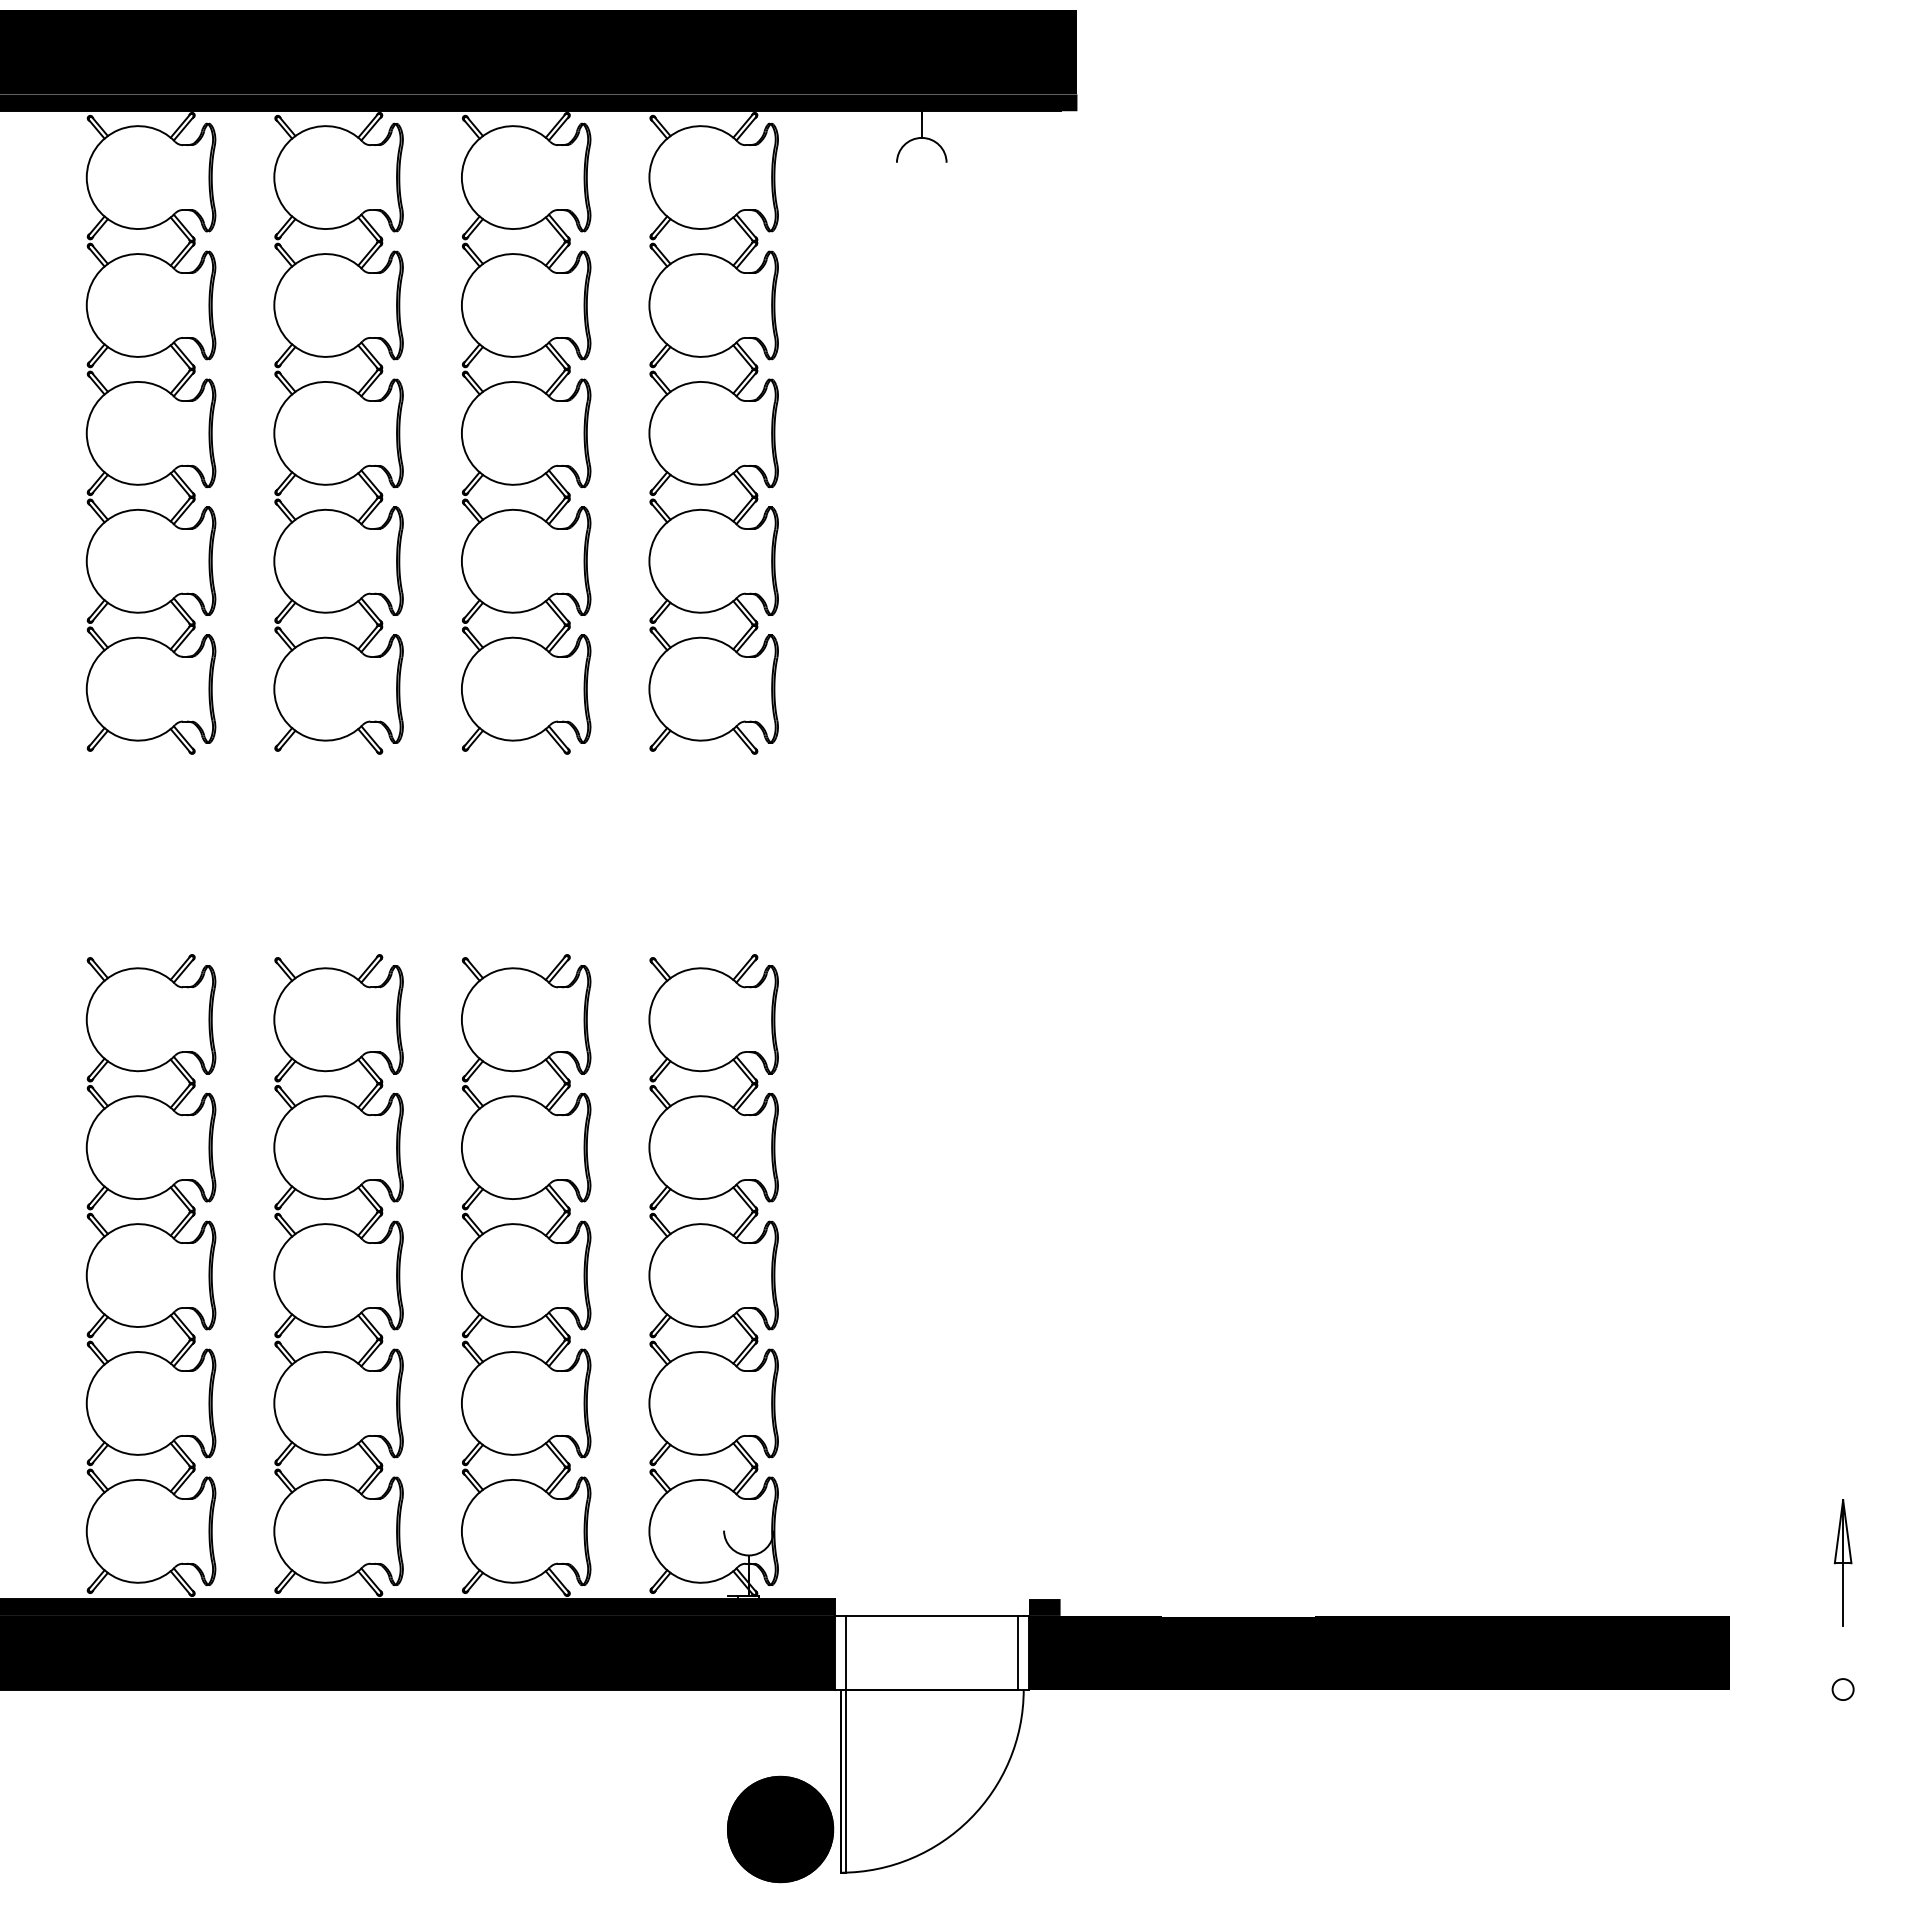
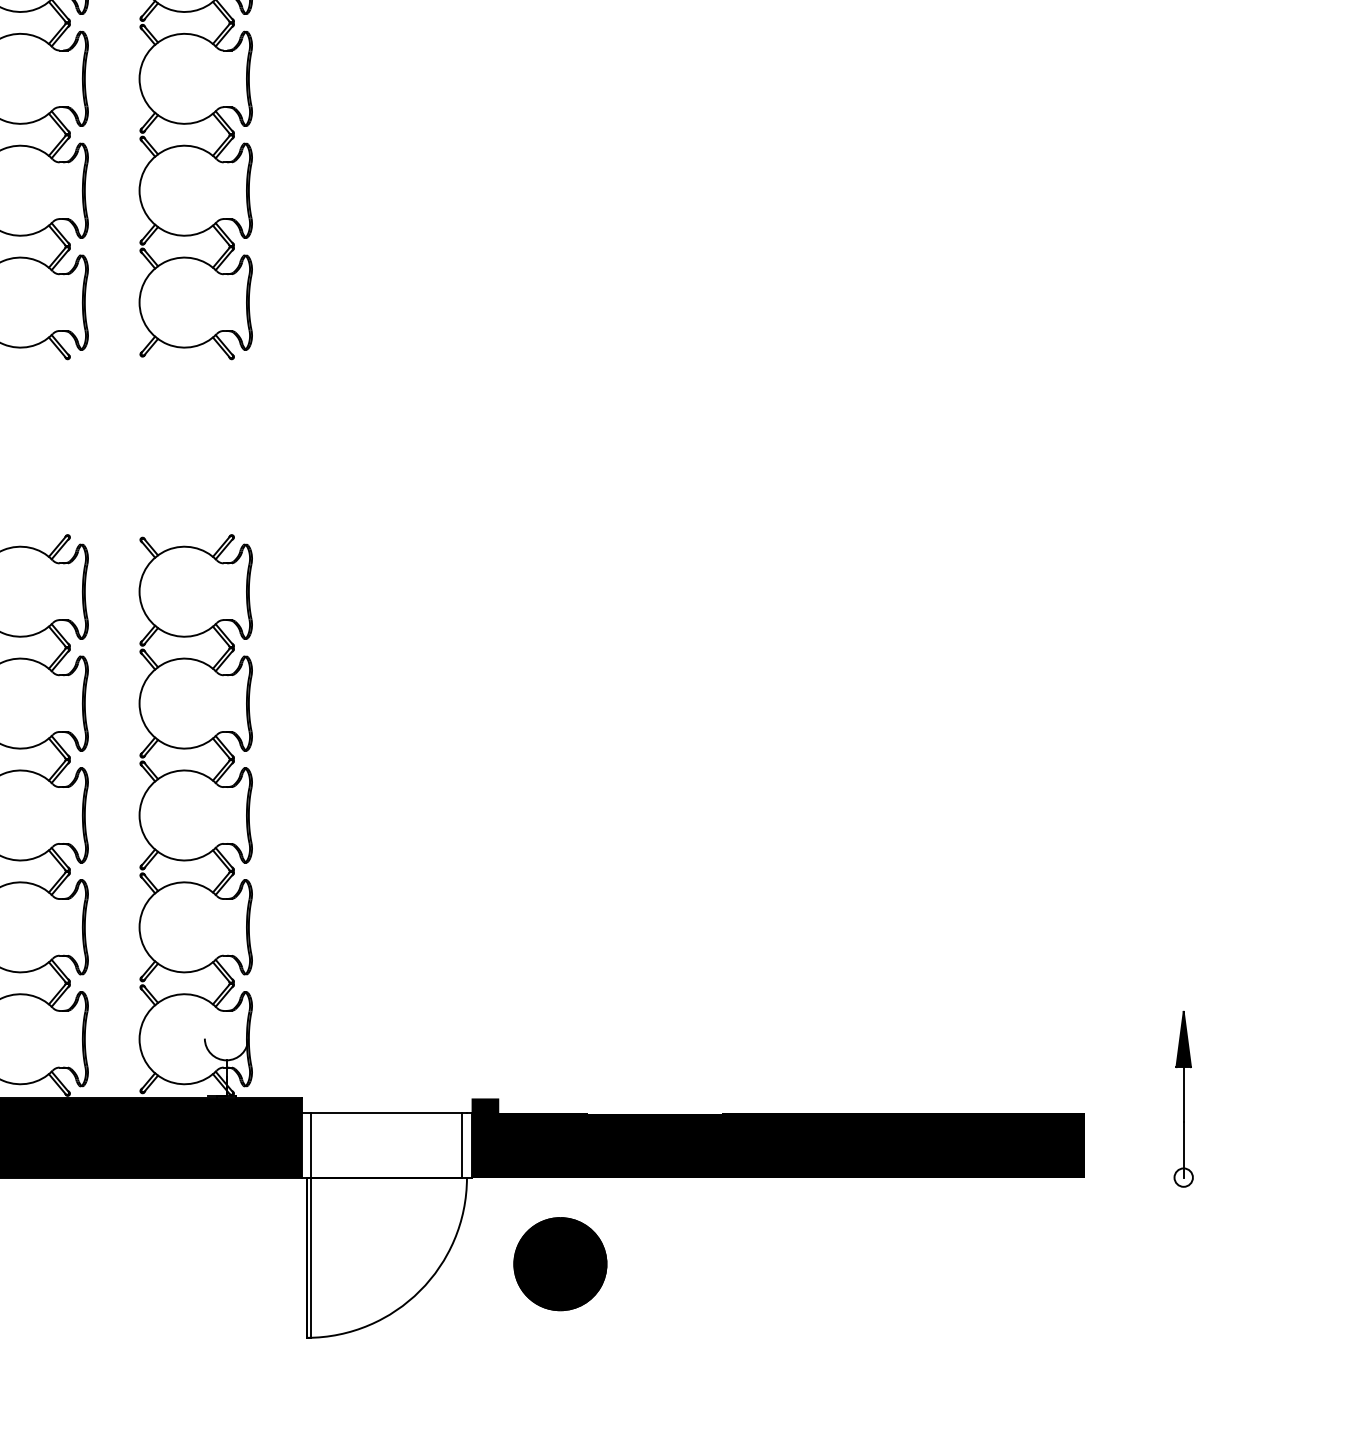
fill: (1842, 1531) -> (1183, 1039), added
line: (1843, 1657) -> (1184, 1149), added
part: (780, 1829) -> (560, 1264), moved

